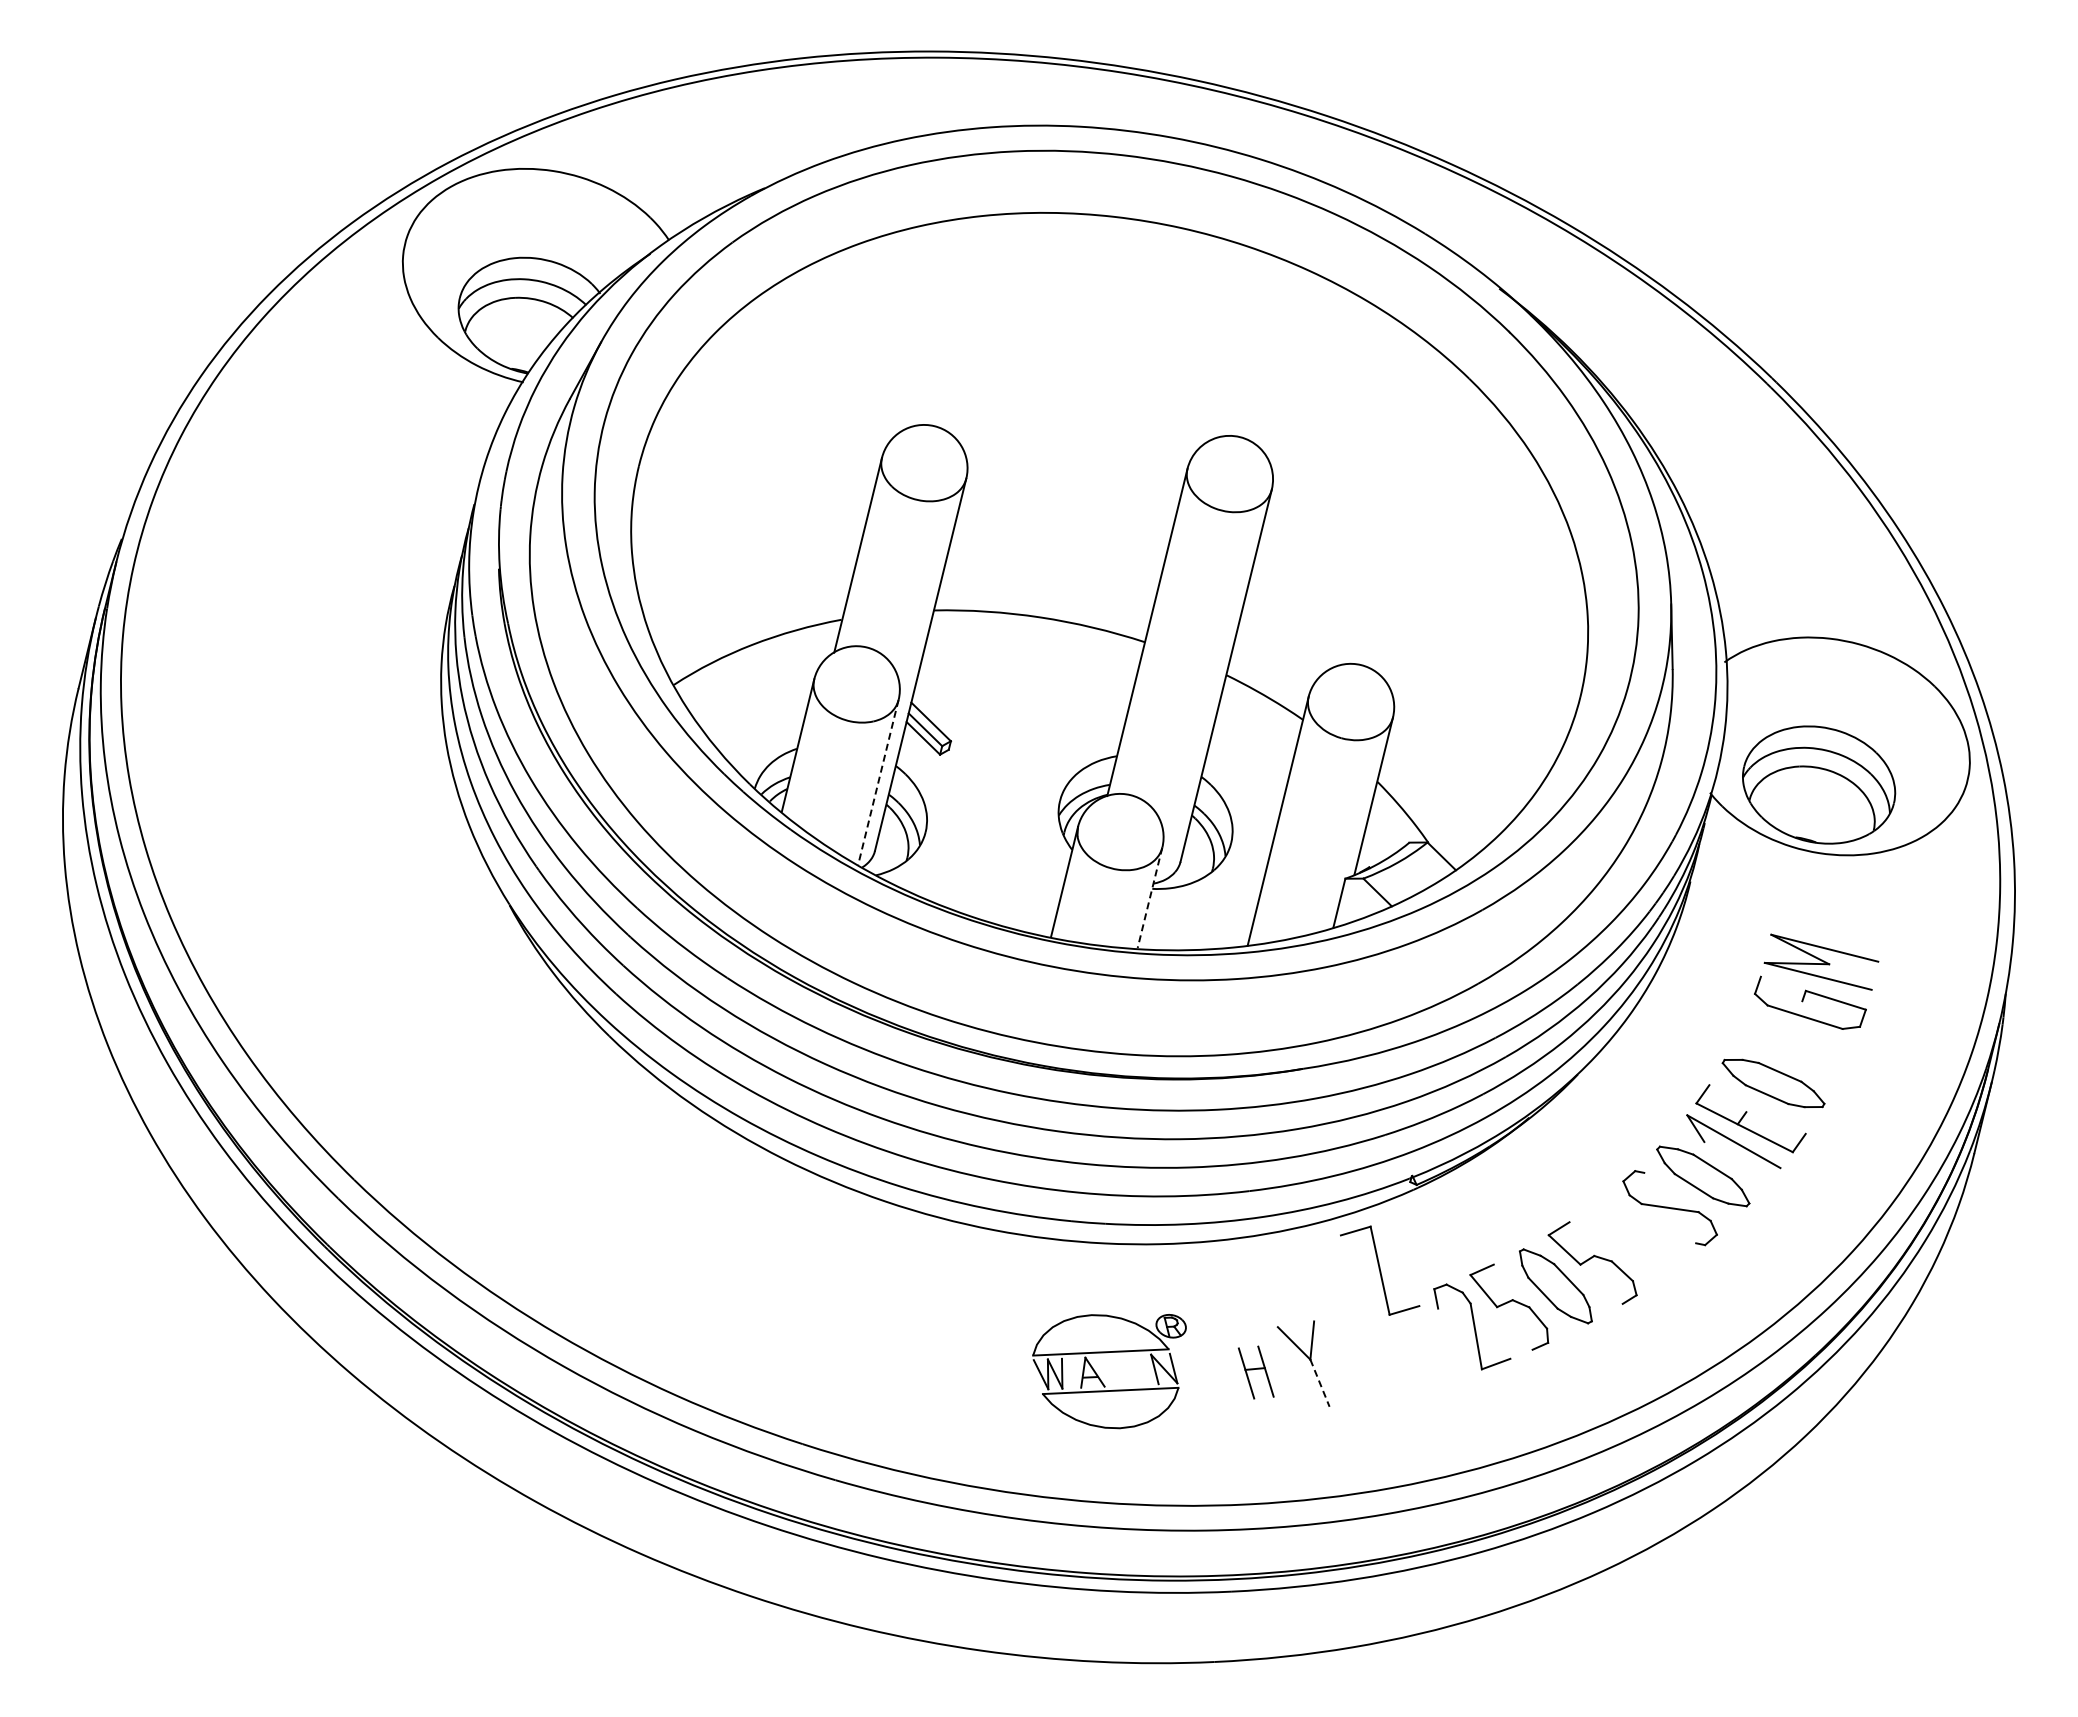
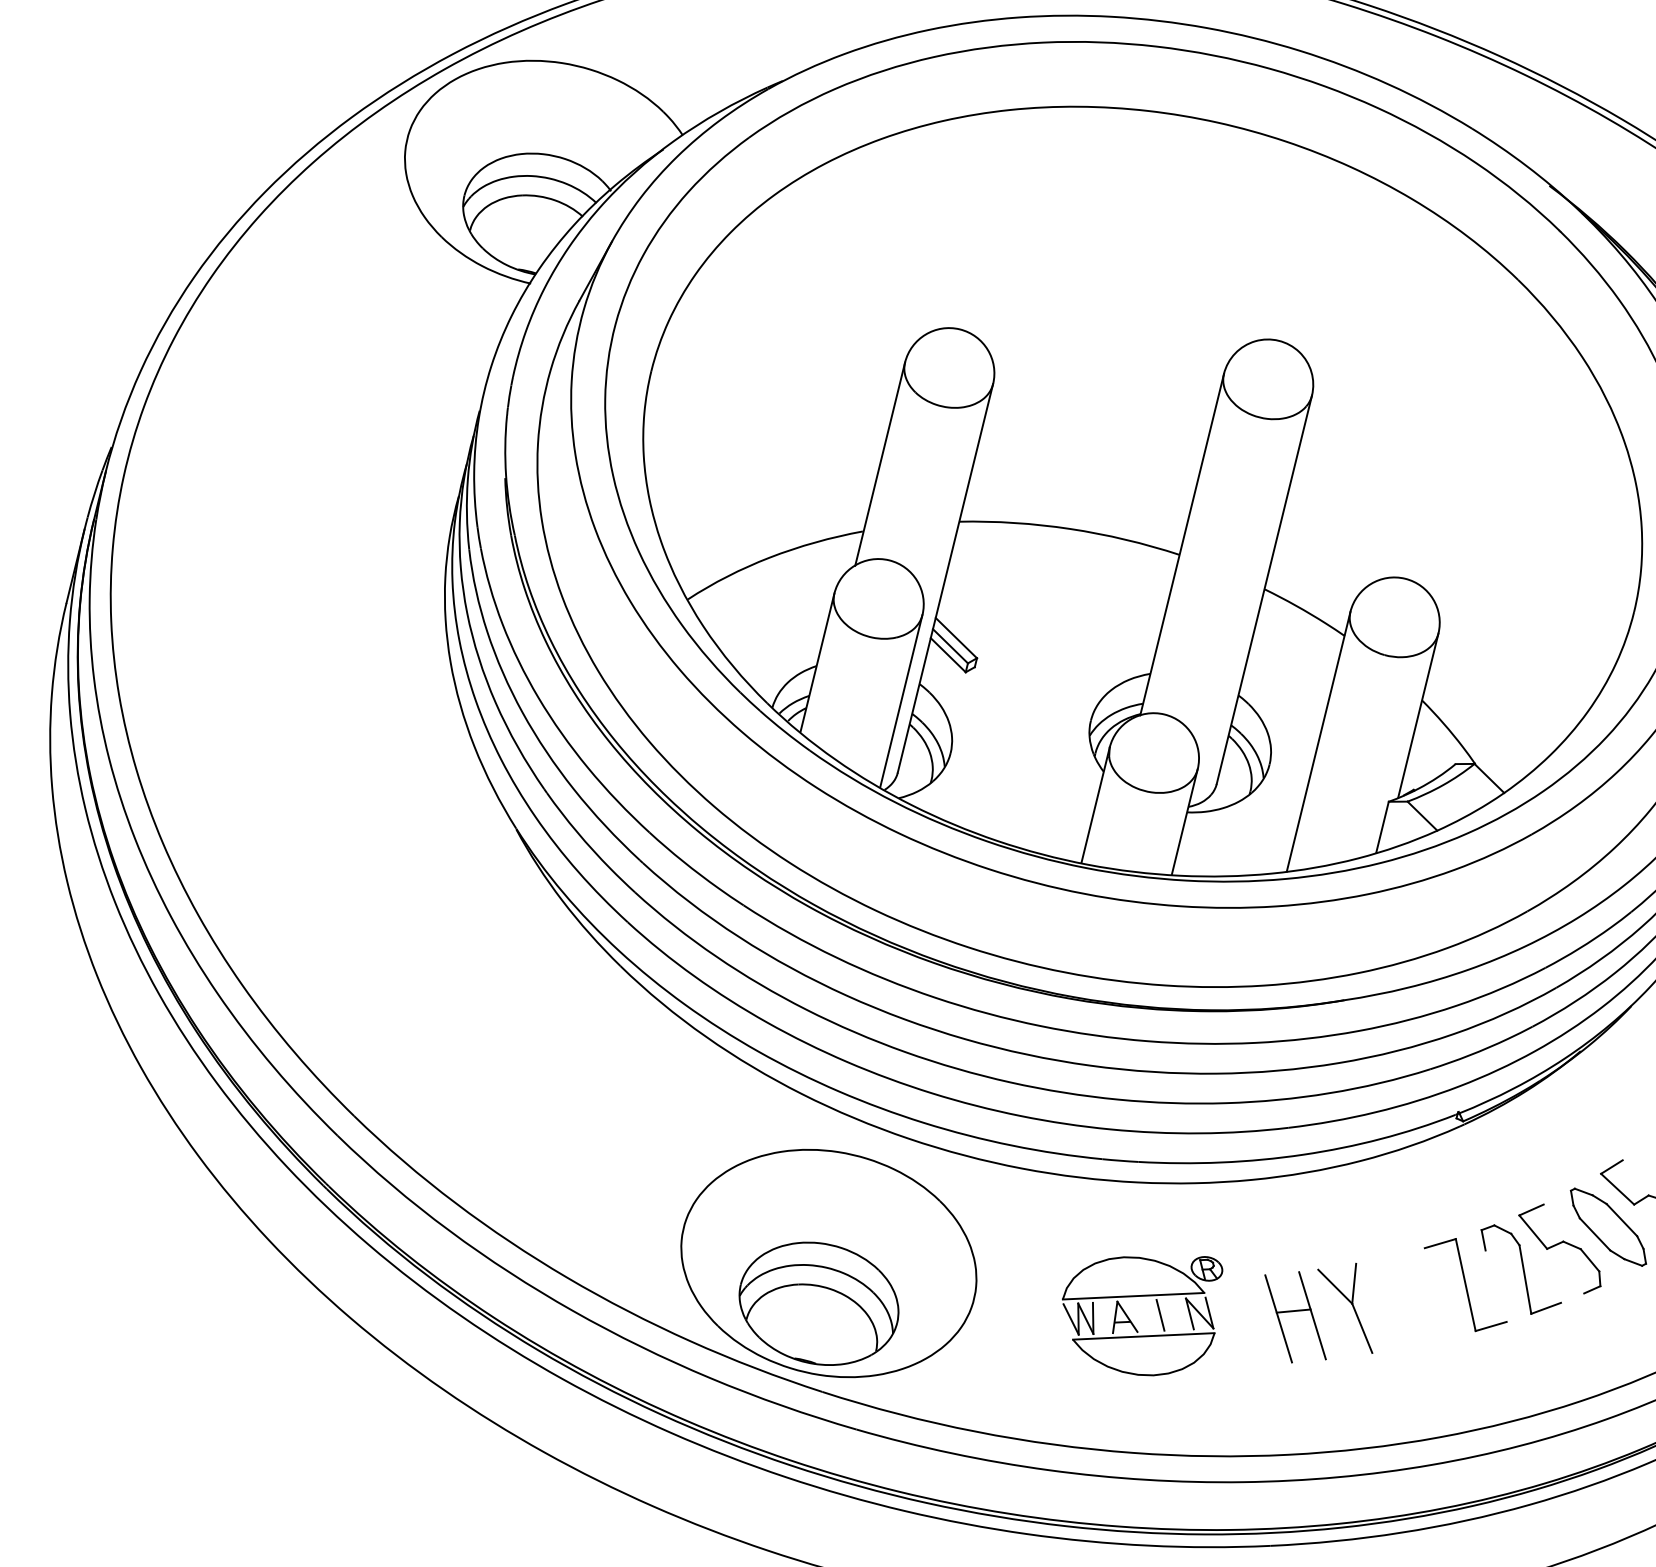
line: (878, 782) -> (901, 701), dashed -> solid
line: (1150, 897) -> (1185, 821), dashed -> solid
part: (1380, 1270) -> (1466, 1284), moved
part: (808, 1320) -> (828, 1262), added
line: (1126, 1370) -> (1160, 1315), added
part: (1256, 1372) -> (1295, 1317), size x1.67
line: (1320, 1383) -> (1362, 1328), dashed -> solid

